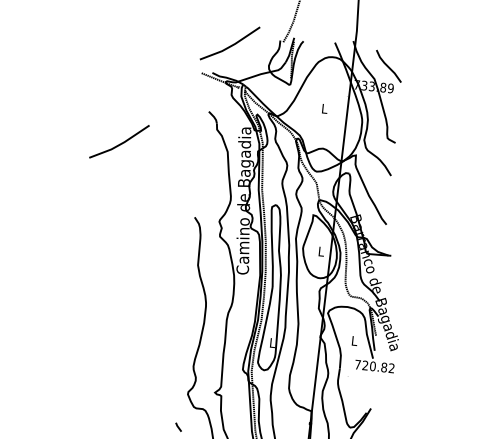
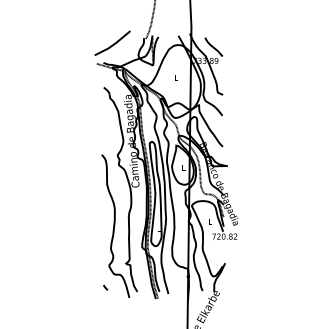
line: (120, 142) -> (50, 112), removed

